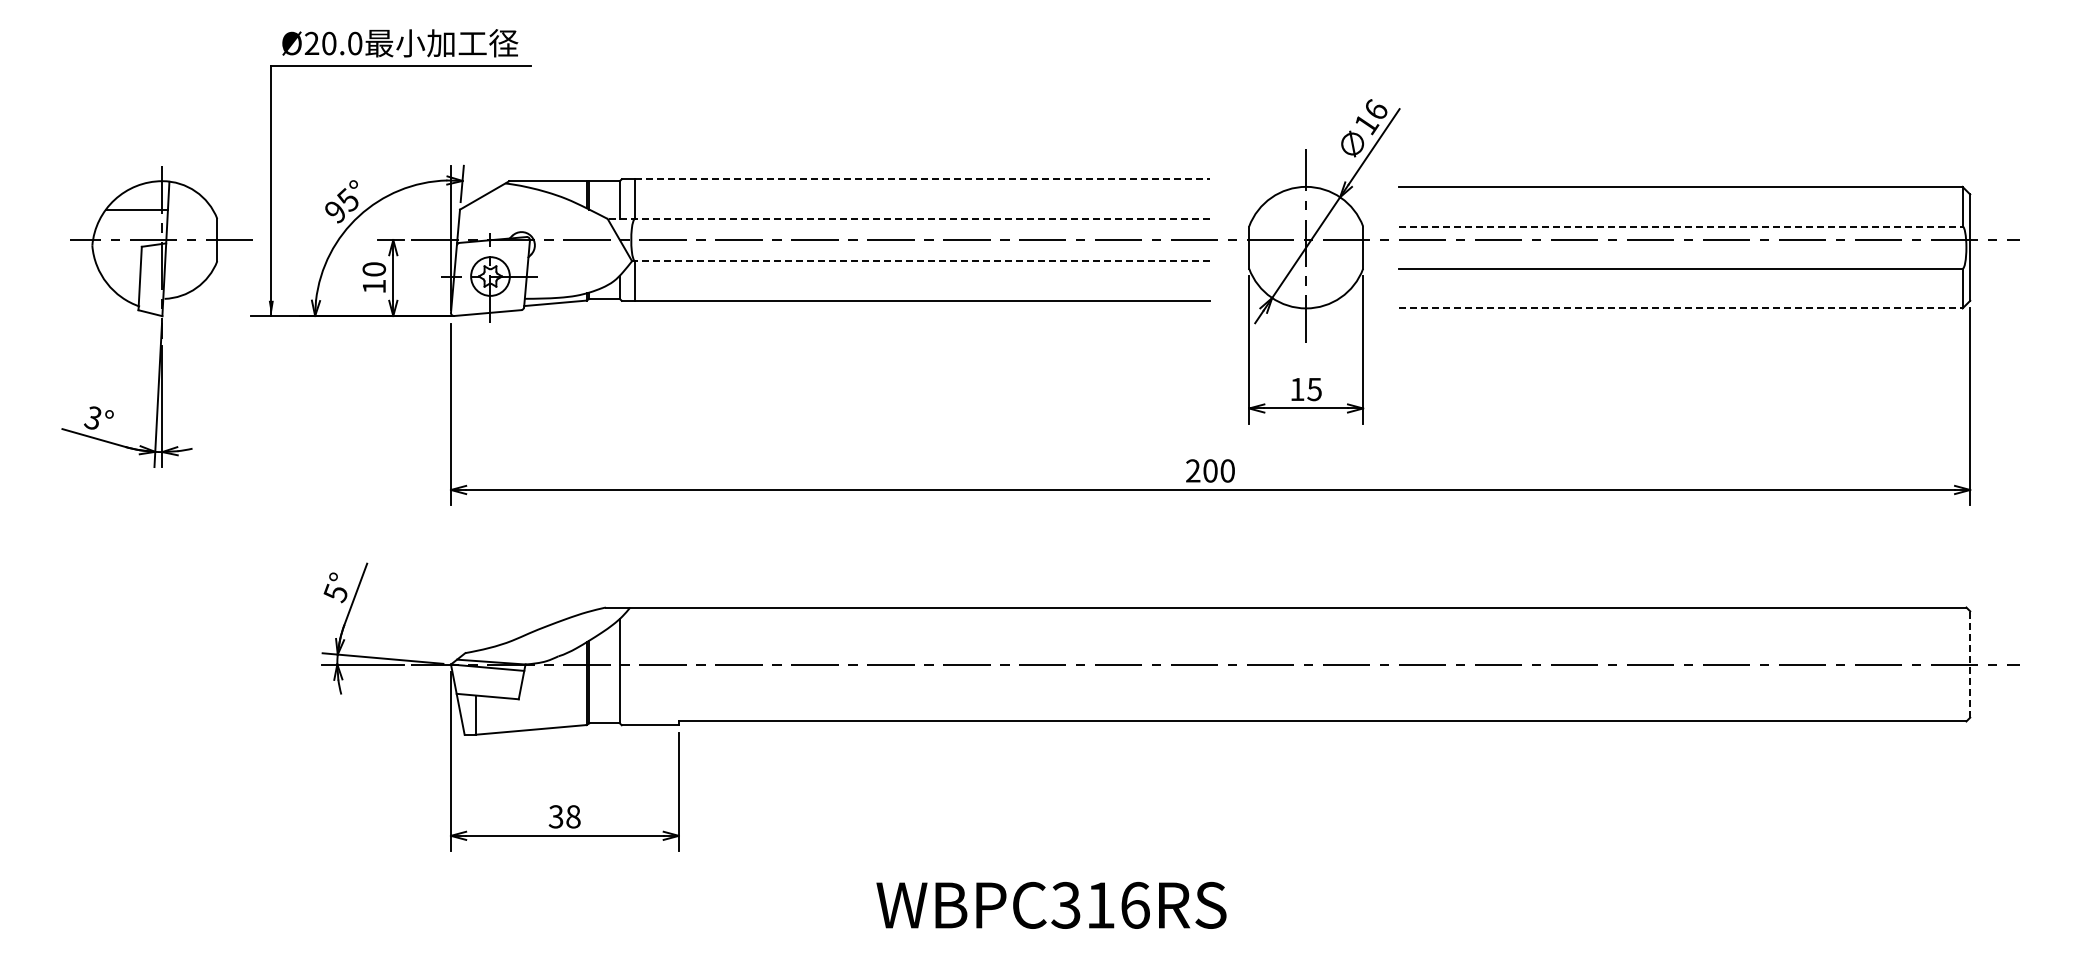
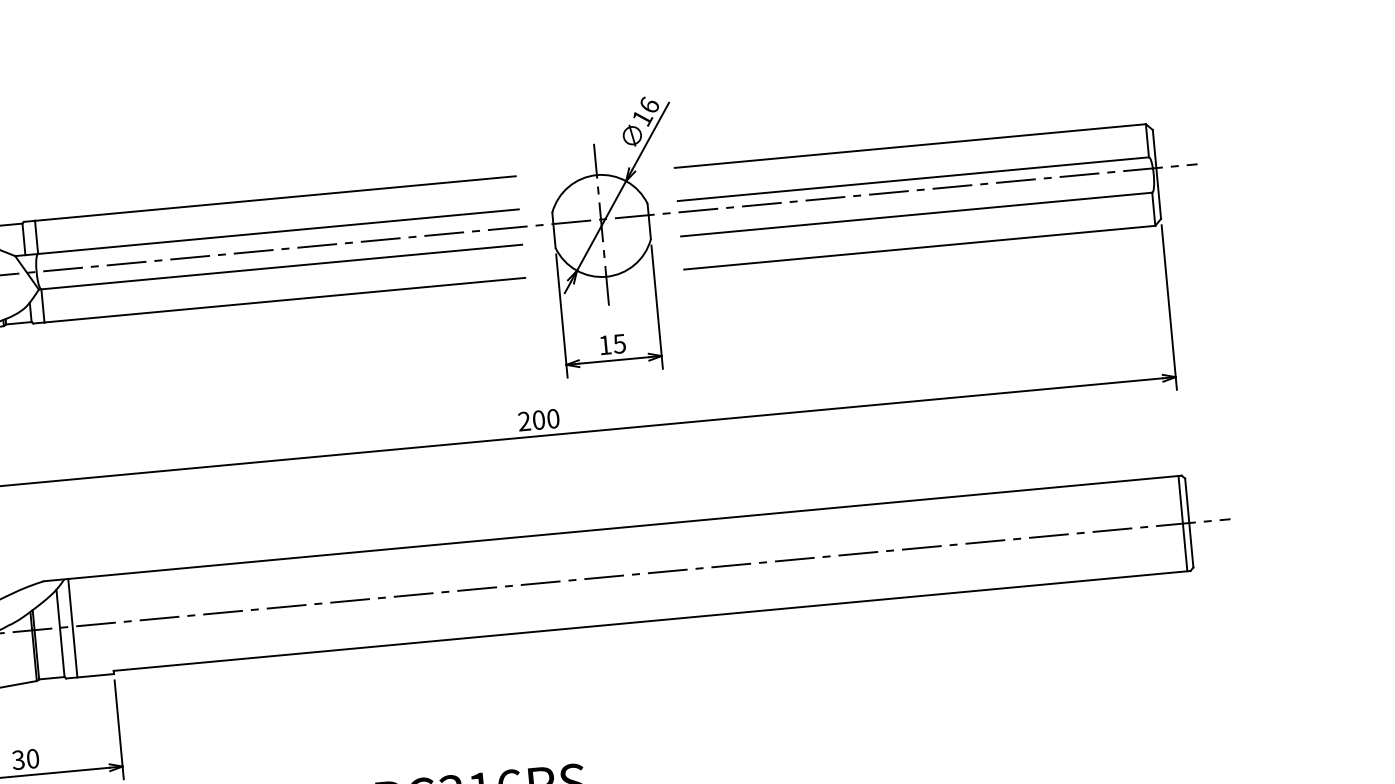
line: (922, 179) -> (275, 198), dashed -> solid
line: (908, 218) -> (266, 232), dashed -> solid
line: (1680, 226) -> (913, 179), dashed -> solid
line: (920, 261) -> (280, 267), dashed -> solid
line: (1680, 308) -> (919, 247), dashed -> solid
line: (1962, 664) -> (1182, 523), added
line: (1970, 664) -> (1189, 523), dashed -> solid
line: (635, 666) -> (73, 628), added
text: (573, 816) -> (32, 758), 38 -> 30

